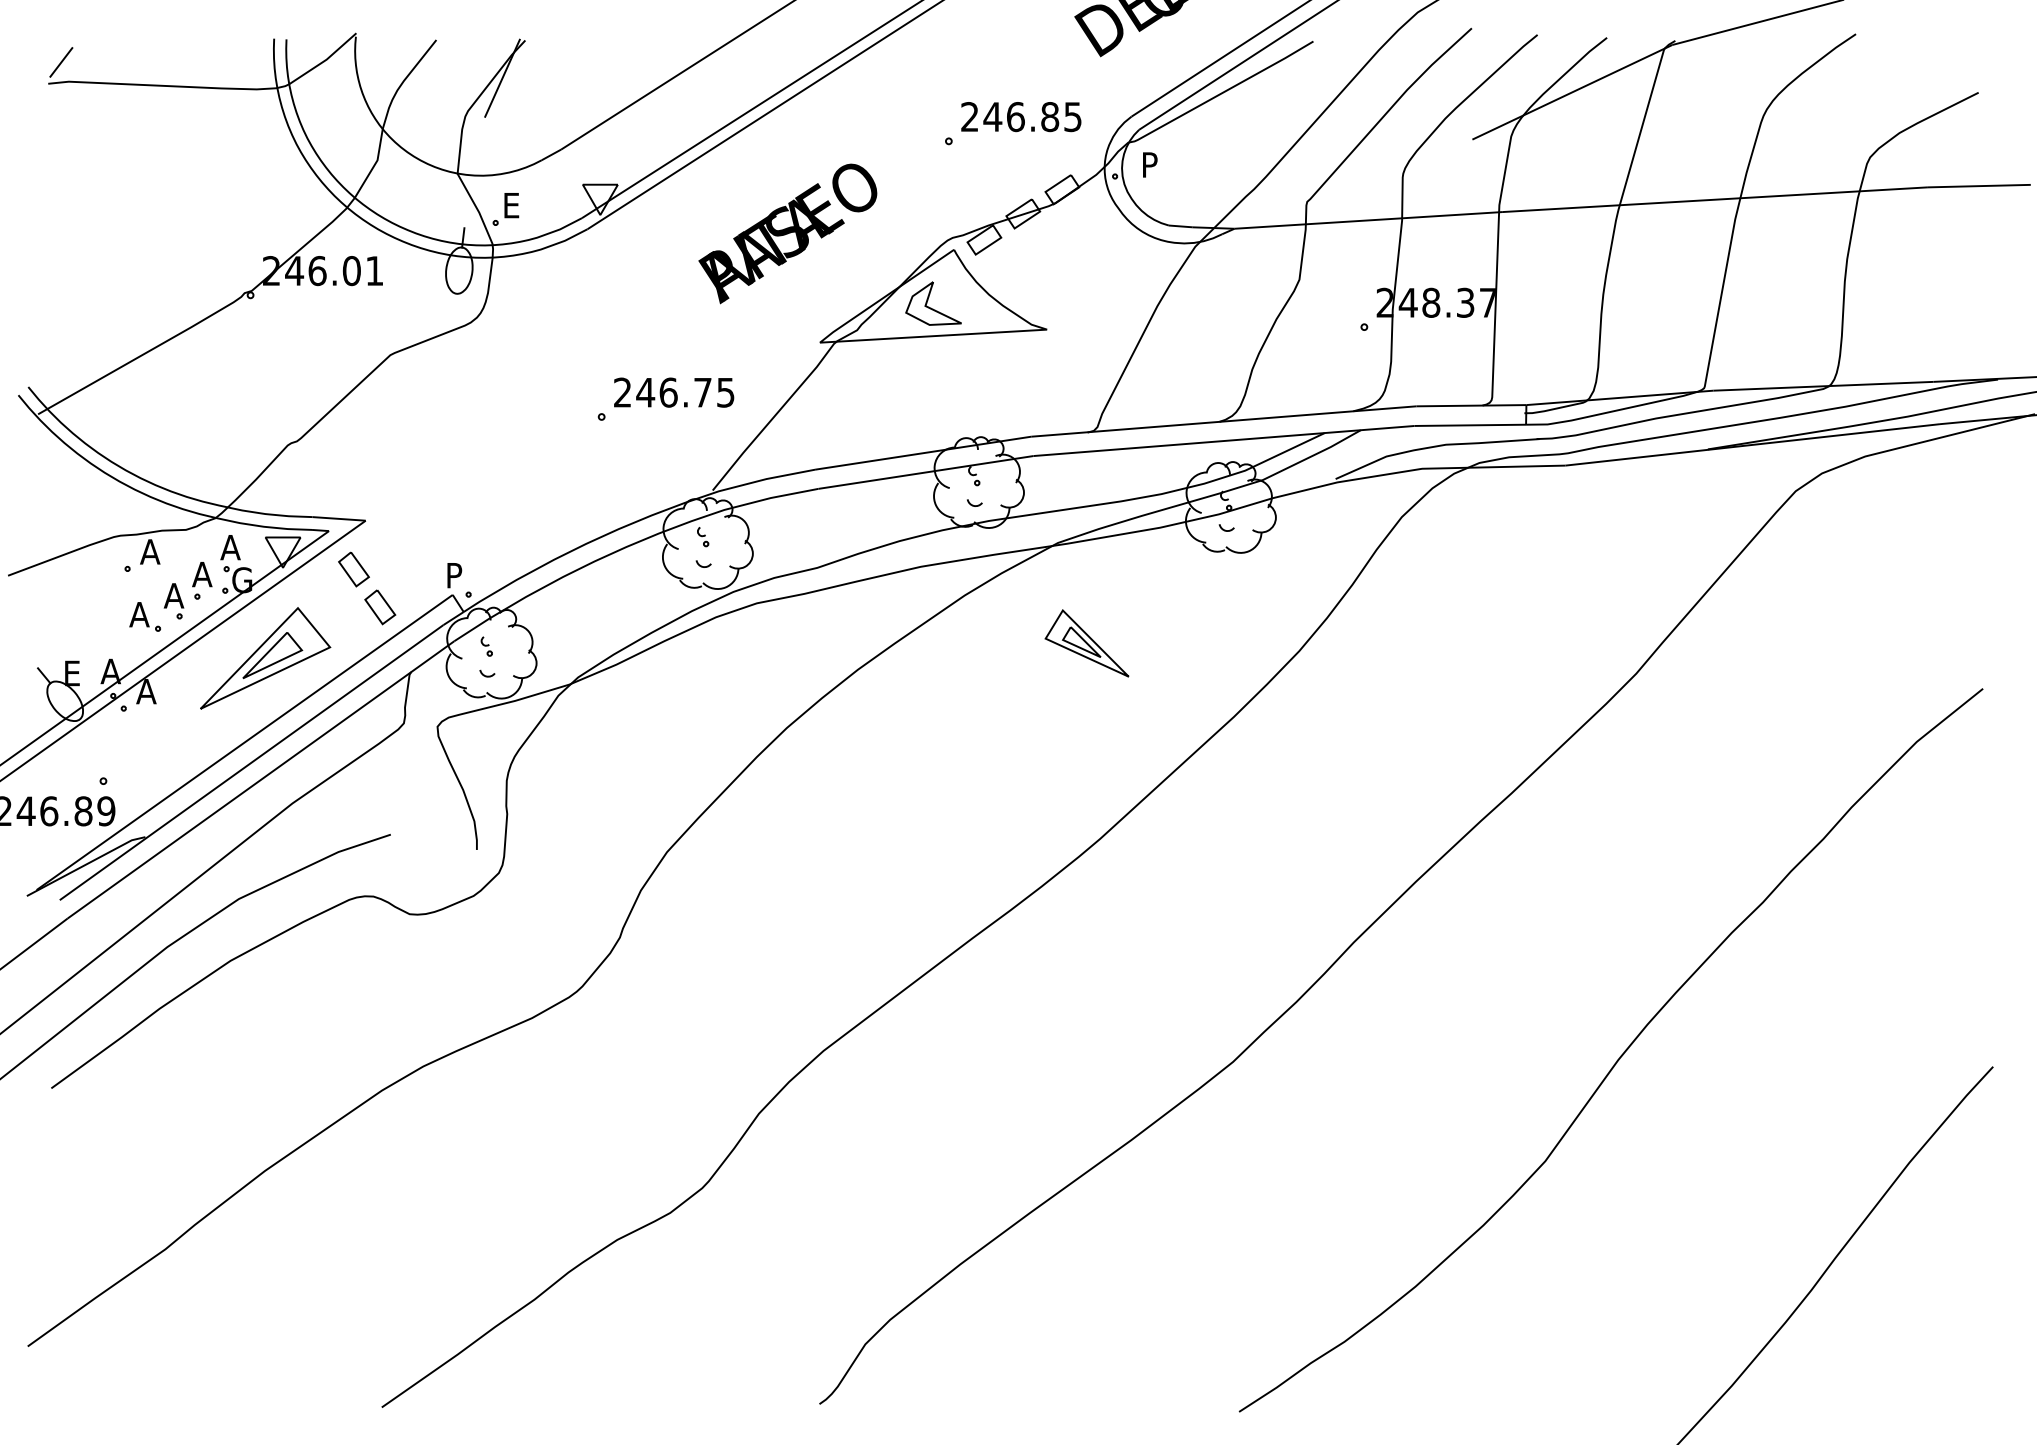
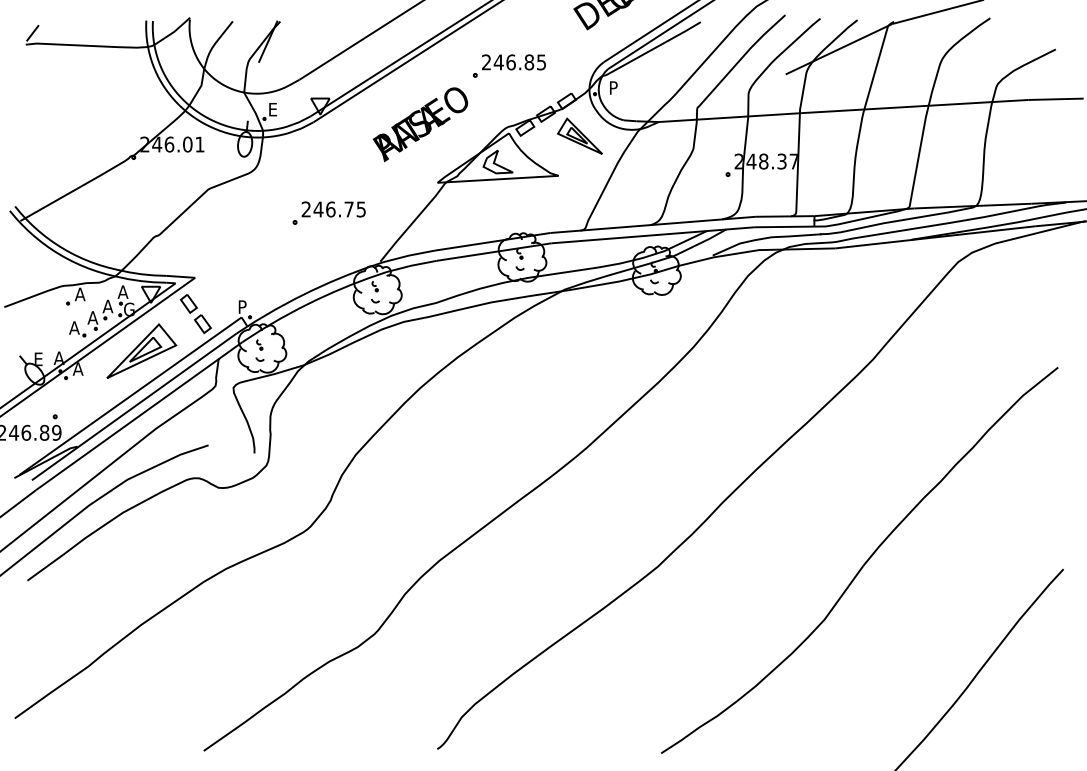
part: (1011, 122) -> (508, 65), moved
part: (664, 398) -> (328, 212), moved
part: (1085, 641) -> (579, 135), moved

